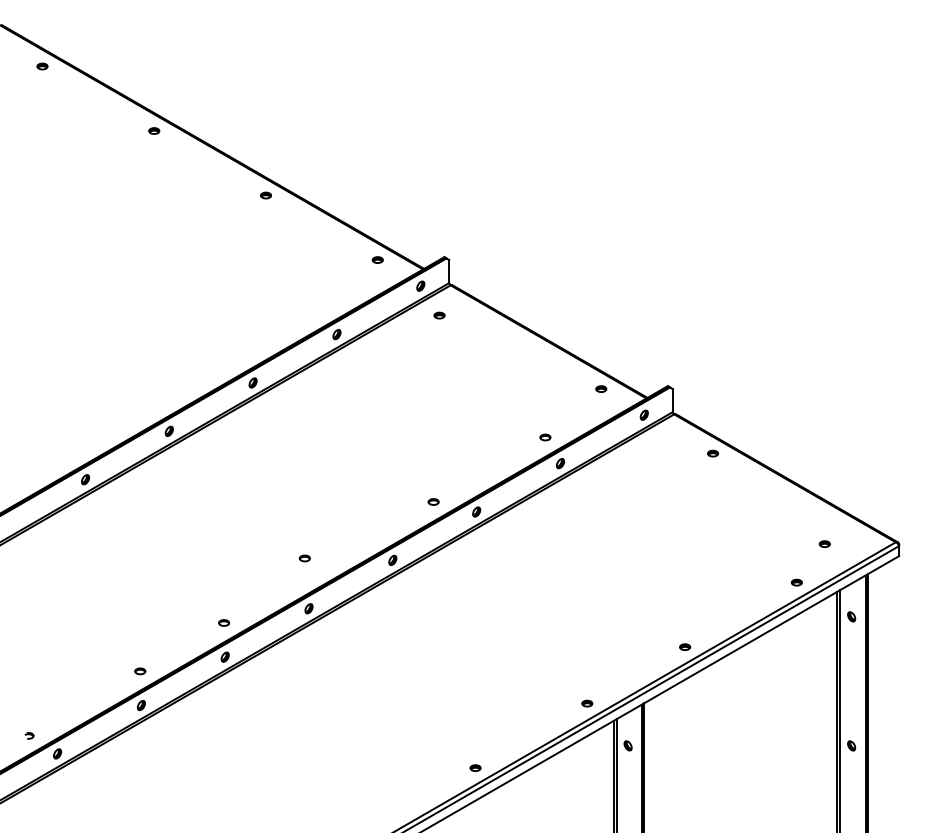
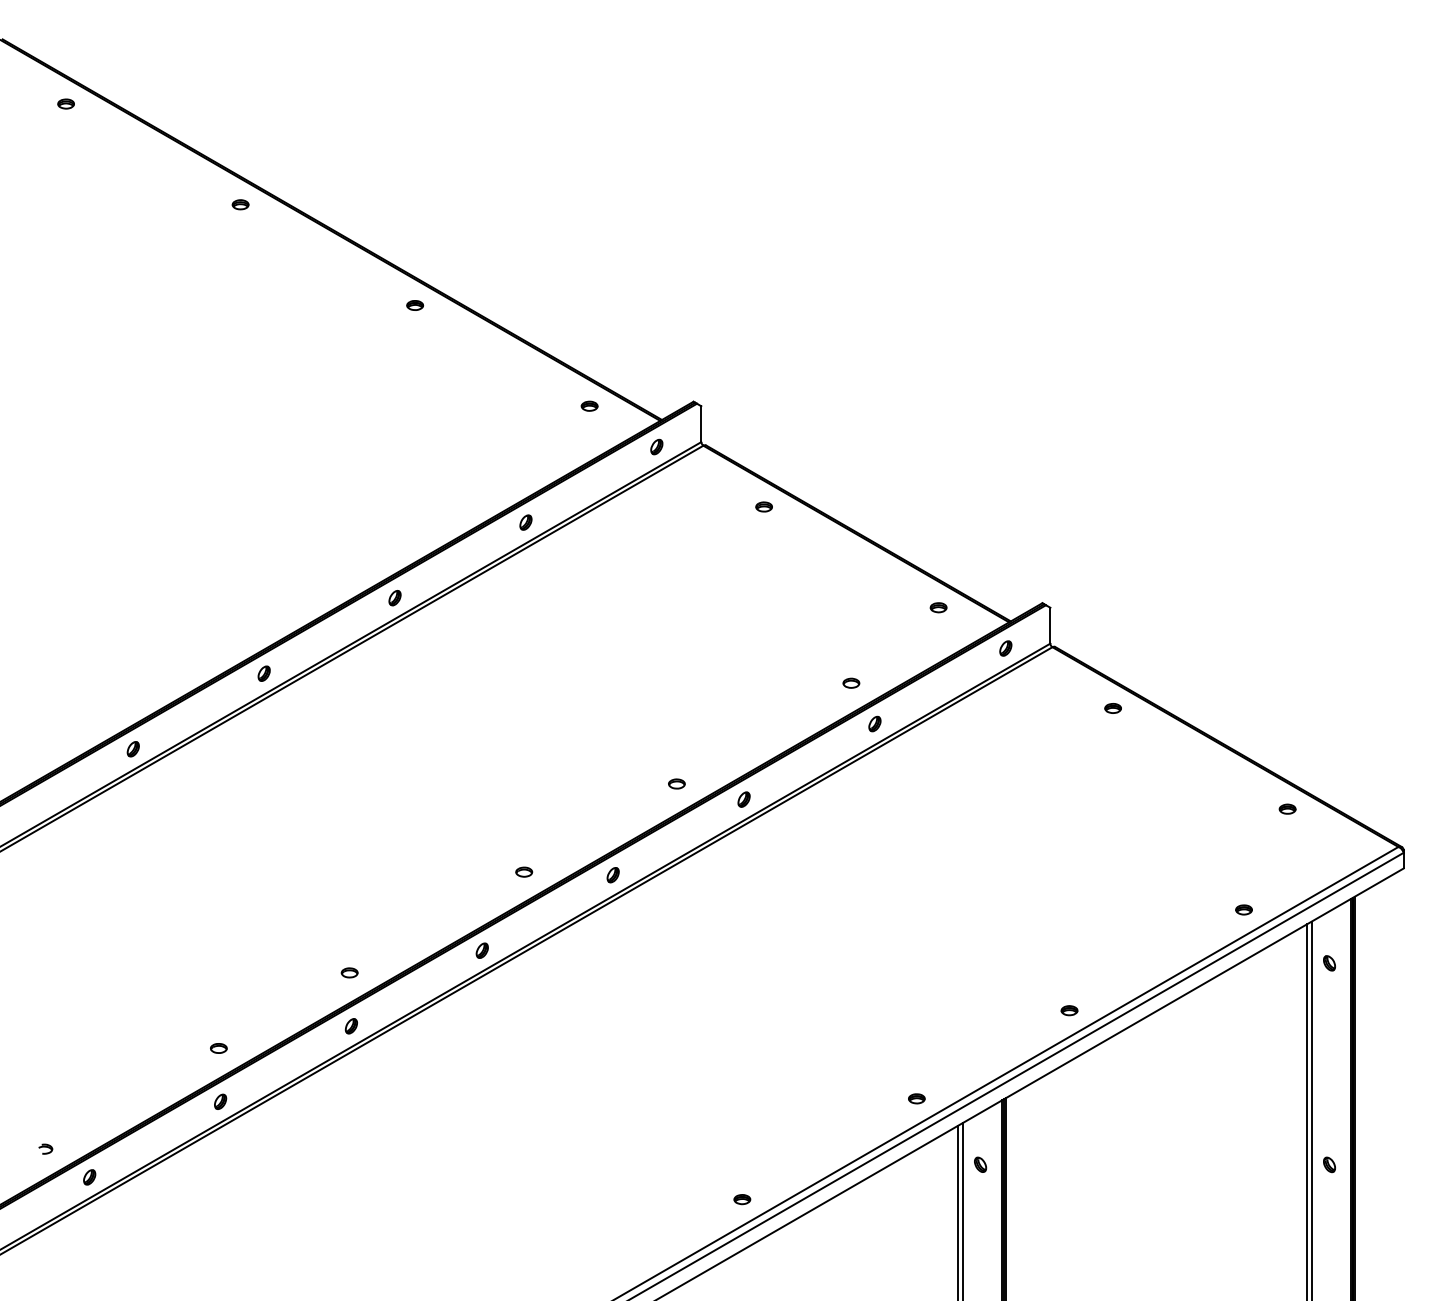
part: (439, 315) -> (764, 506), moved
part: (824, 543) -> (1287, 808), moved
part: (304, 558) -> (523, 872), moved

